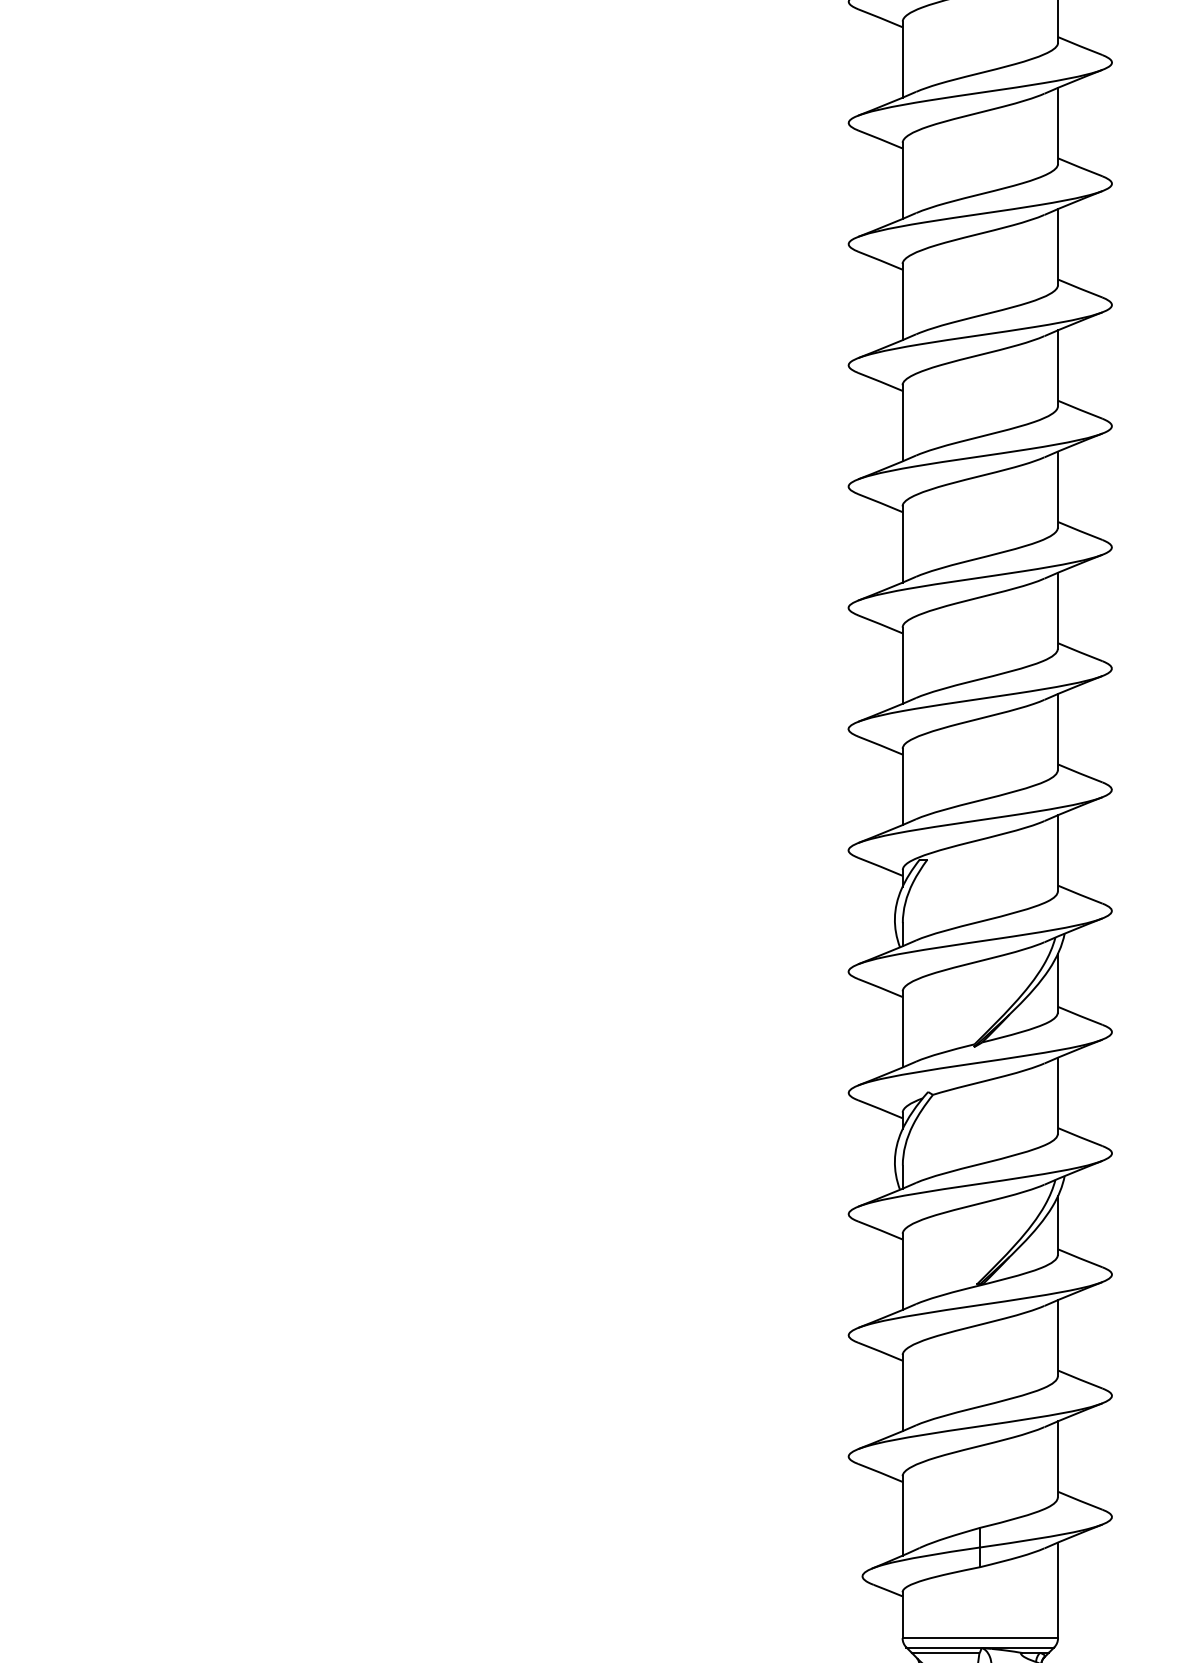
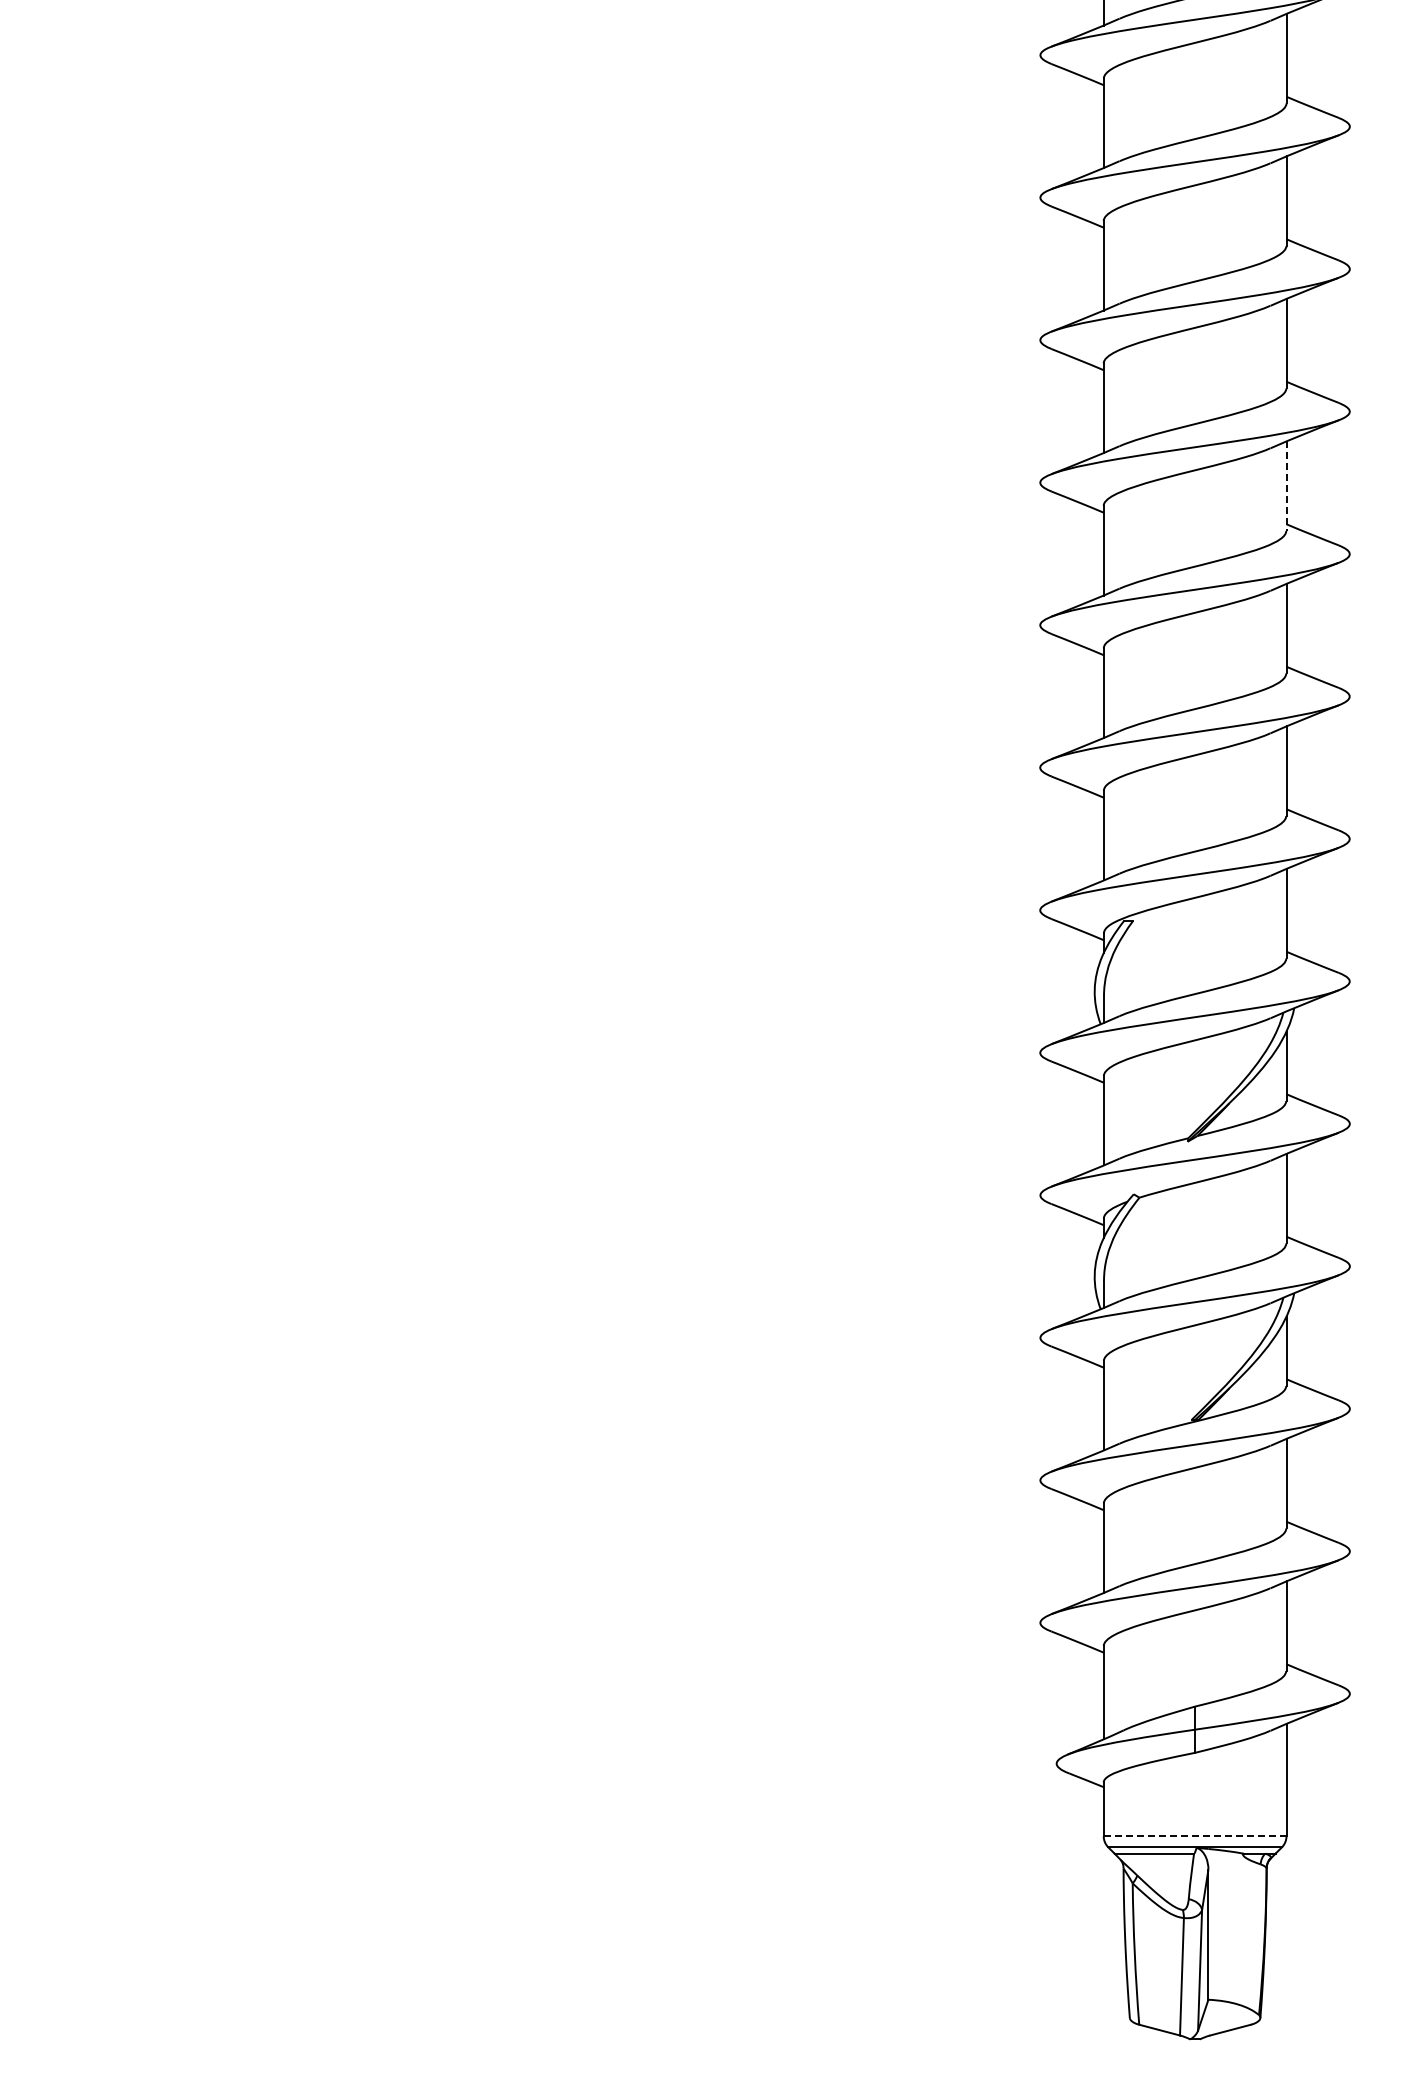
line: (1058, 489) -> (1286, 486), solid -> dashed
line: (980, 1638) -> (1195, 1836), solid -> dashed

